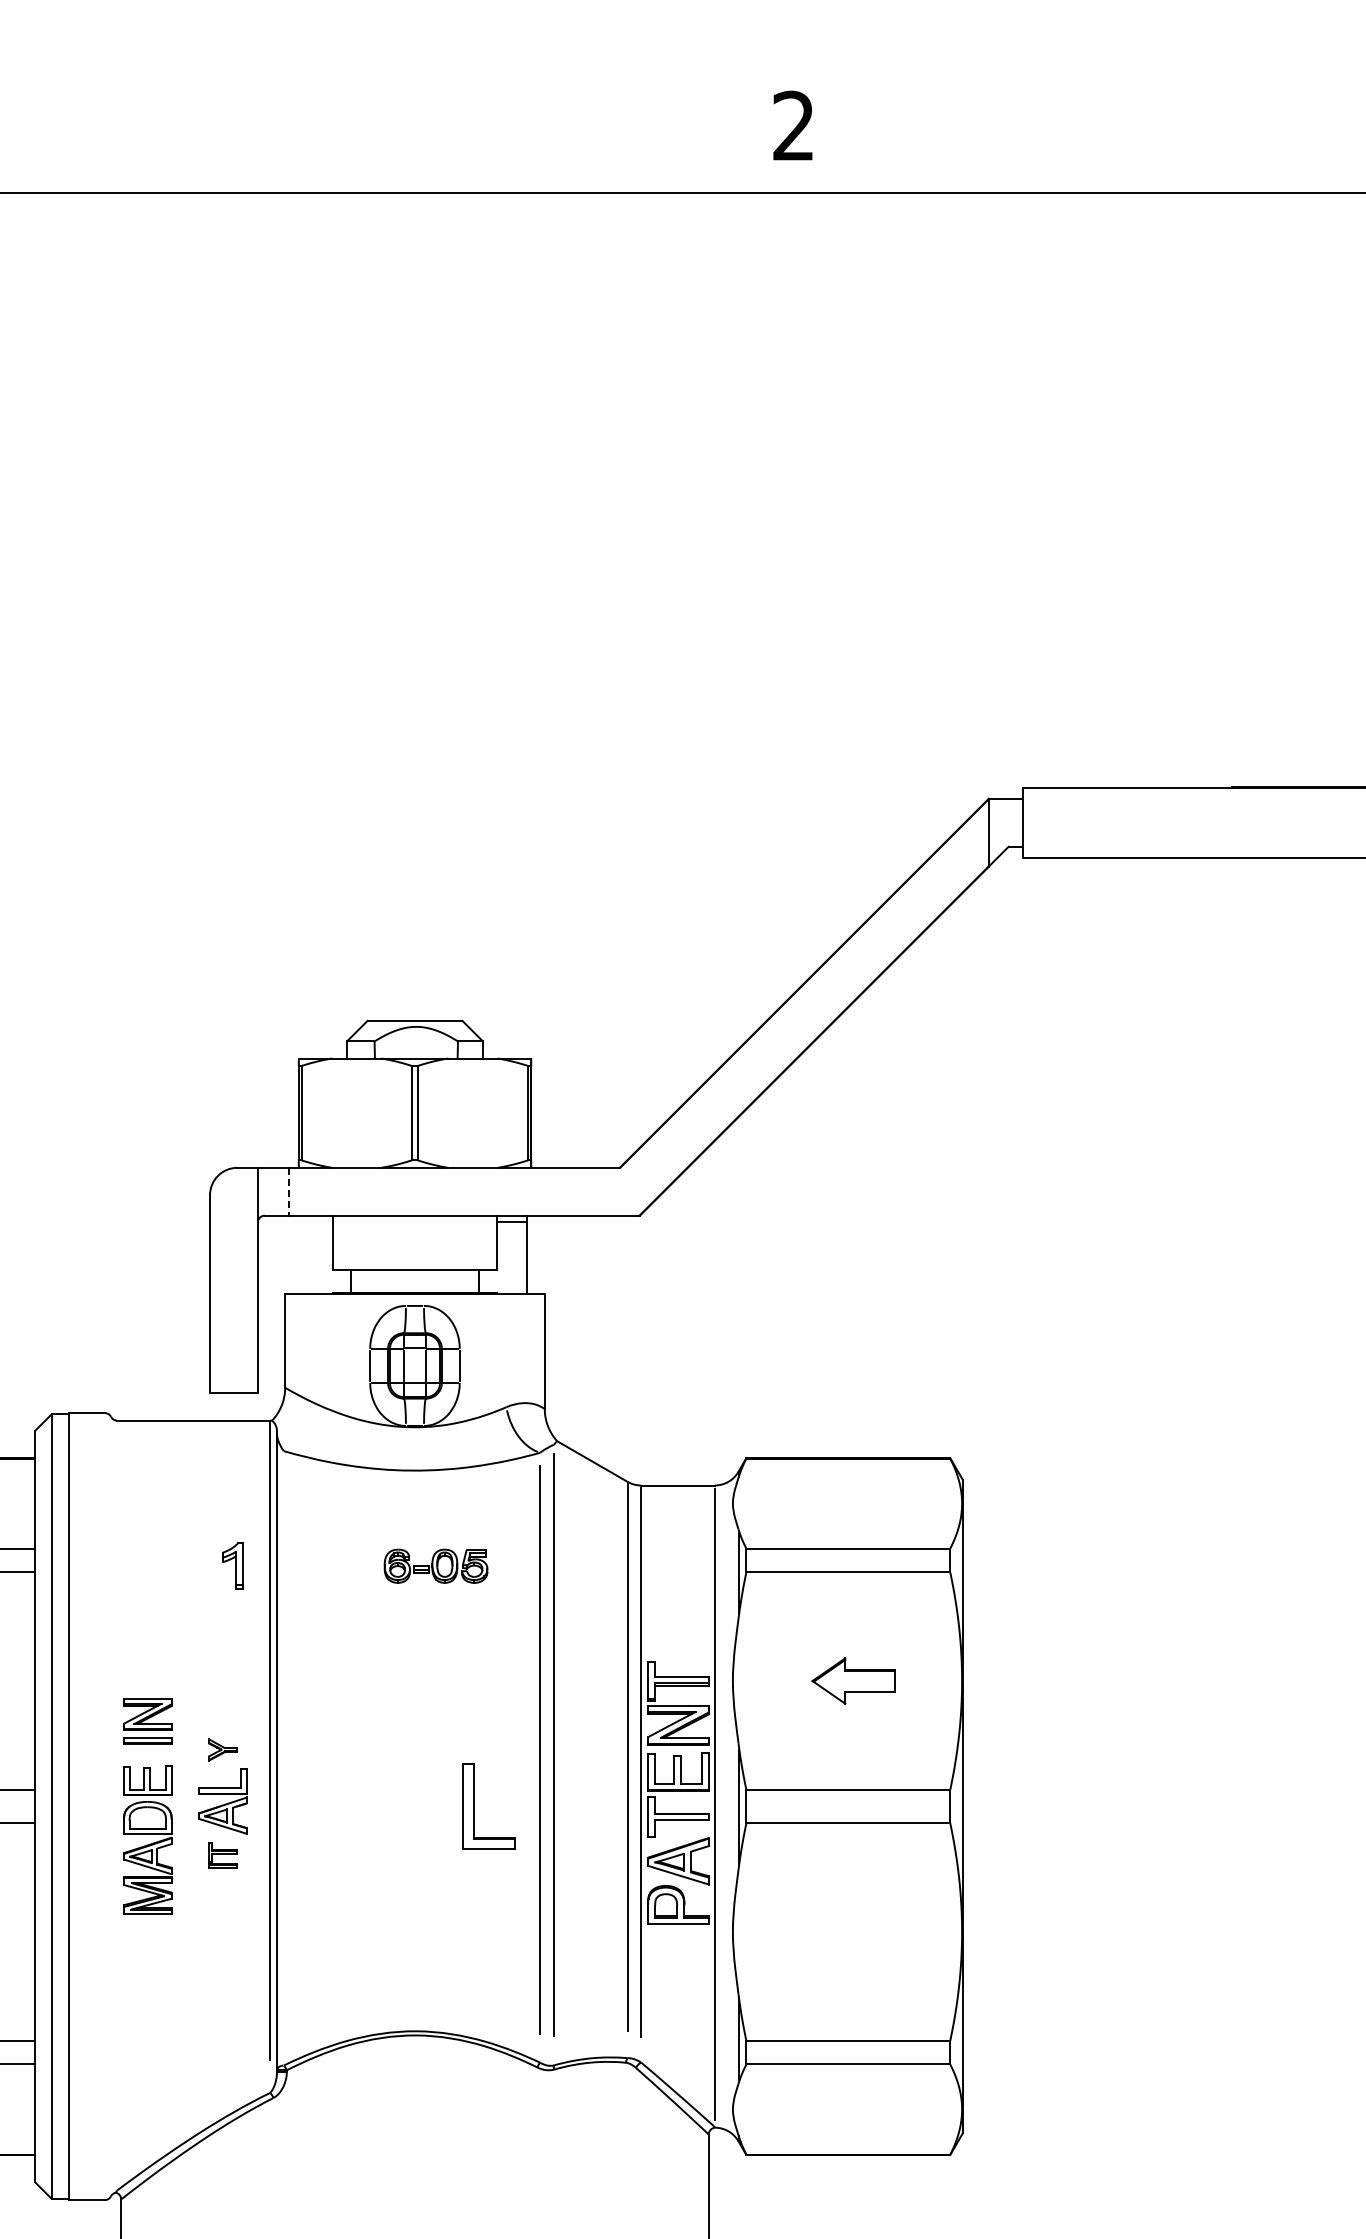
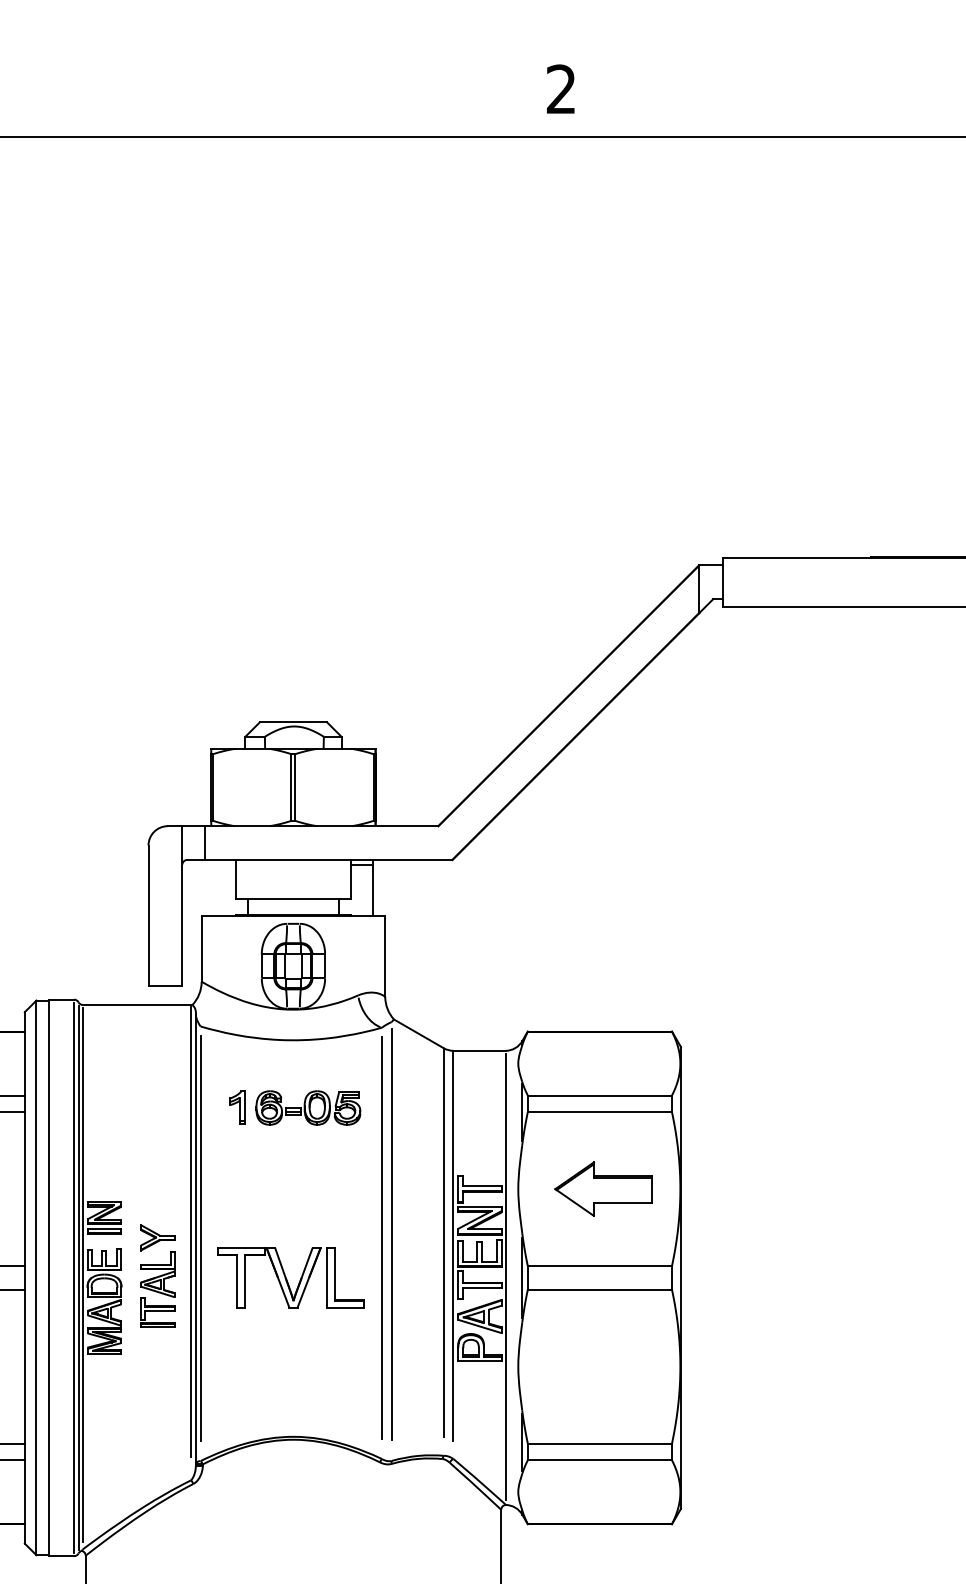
line: (289, 1191) -> (204, 842), dashed -> solid
part: (232, 1565) -> (237, 1107), moved
part: (435, 1565) -> (307, 1107), size x1.43
part: (853, 1680) -> (603, 1188), size x1.67
part: (222, 1749) -> (157, 1237), size x1.67
line: (283, 1750) -> (200, 1238), added
line: (117, 1802) -> (83, 1275), added
part: (390, 1802) -> (276, 1275), added
line: (104, 1806) -> (73, 1277), added
line: (111, 1806) -> (78, 1277), added
part: (222, 1855) -> (157, 1312), size x1.67

